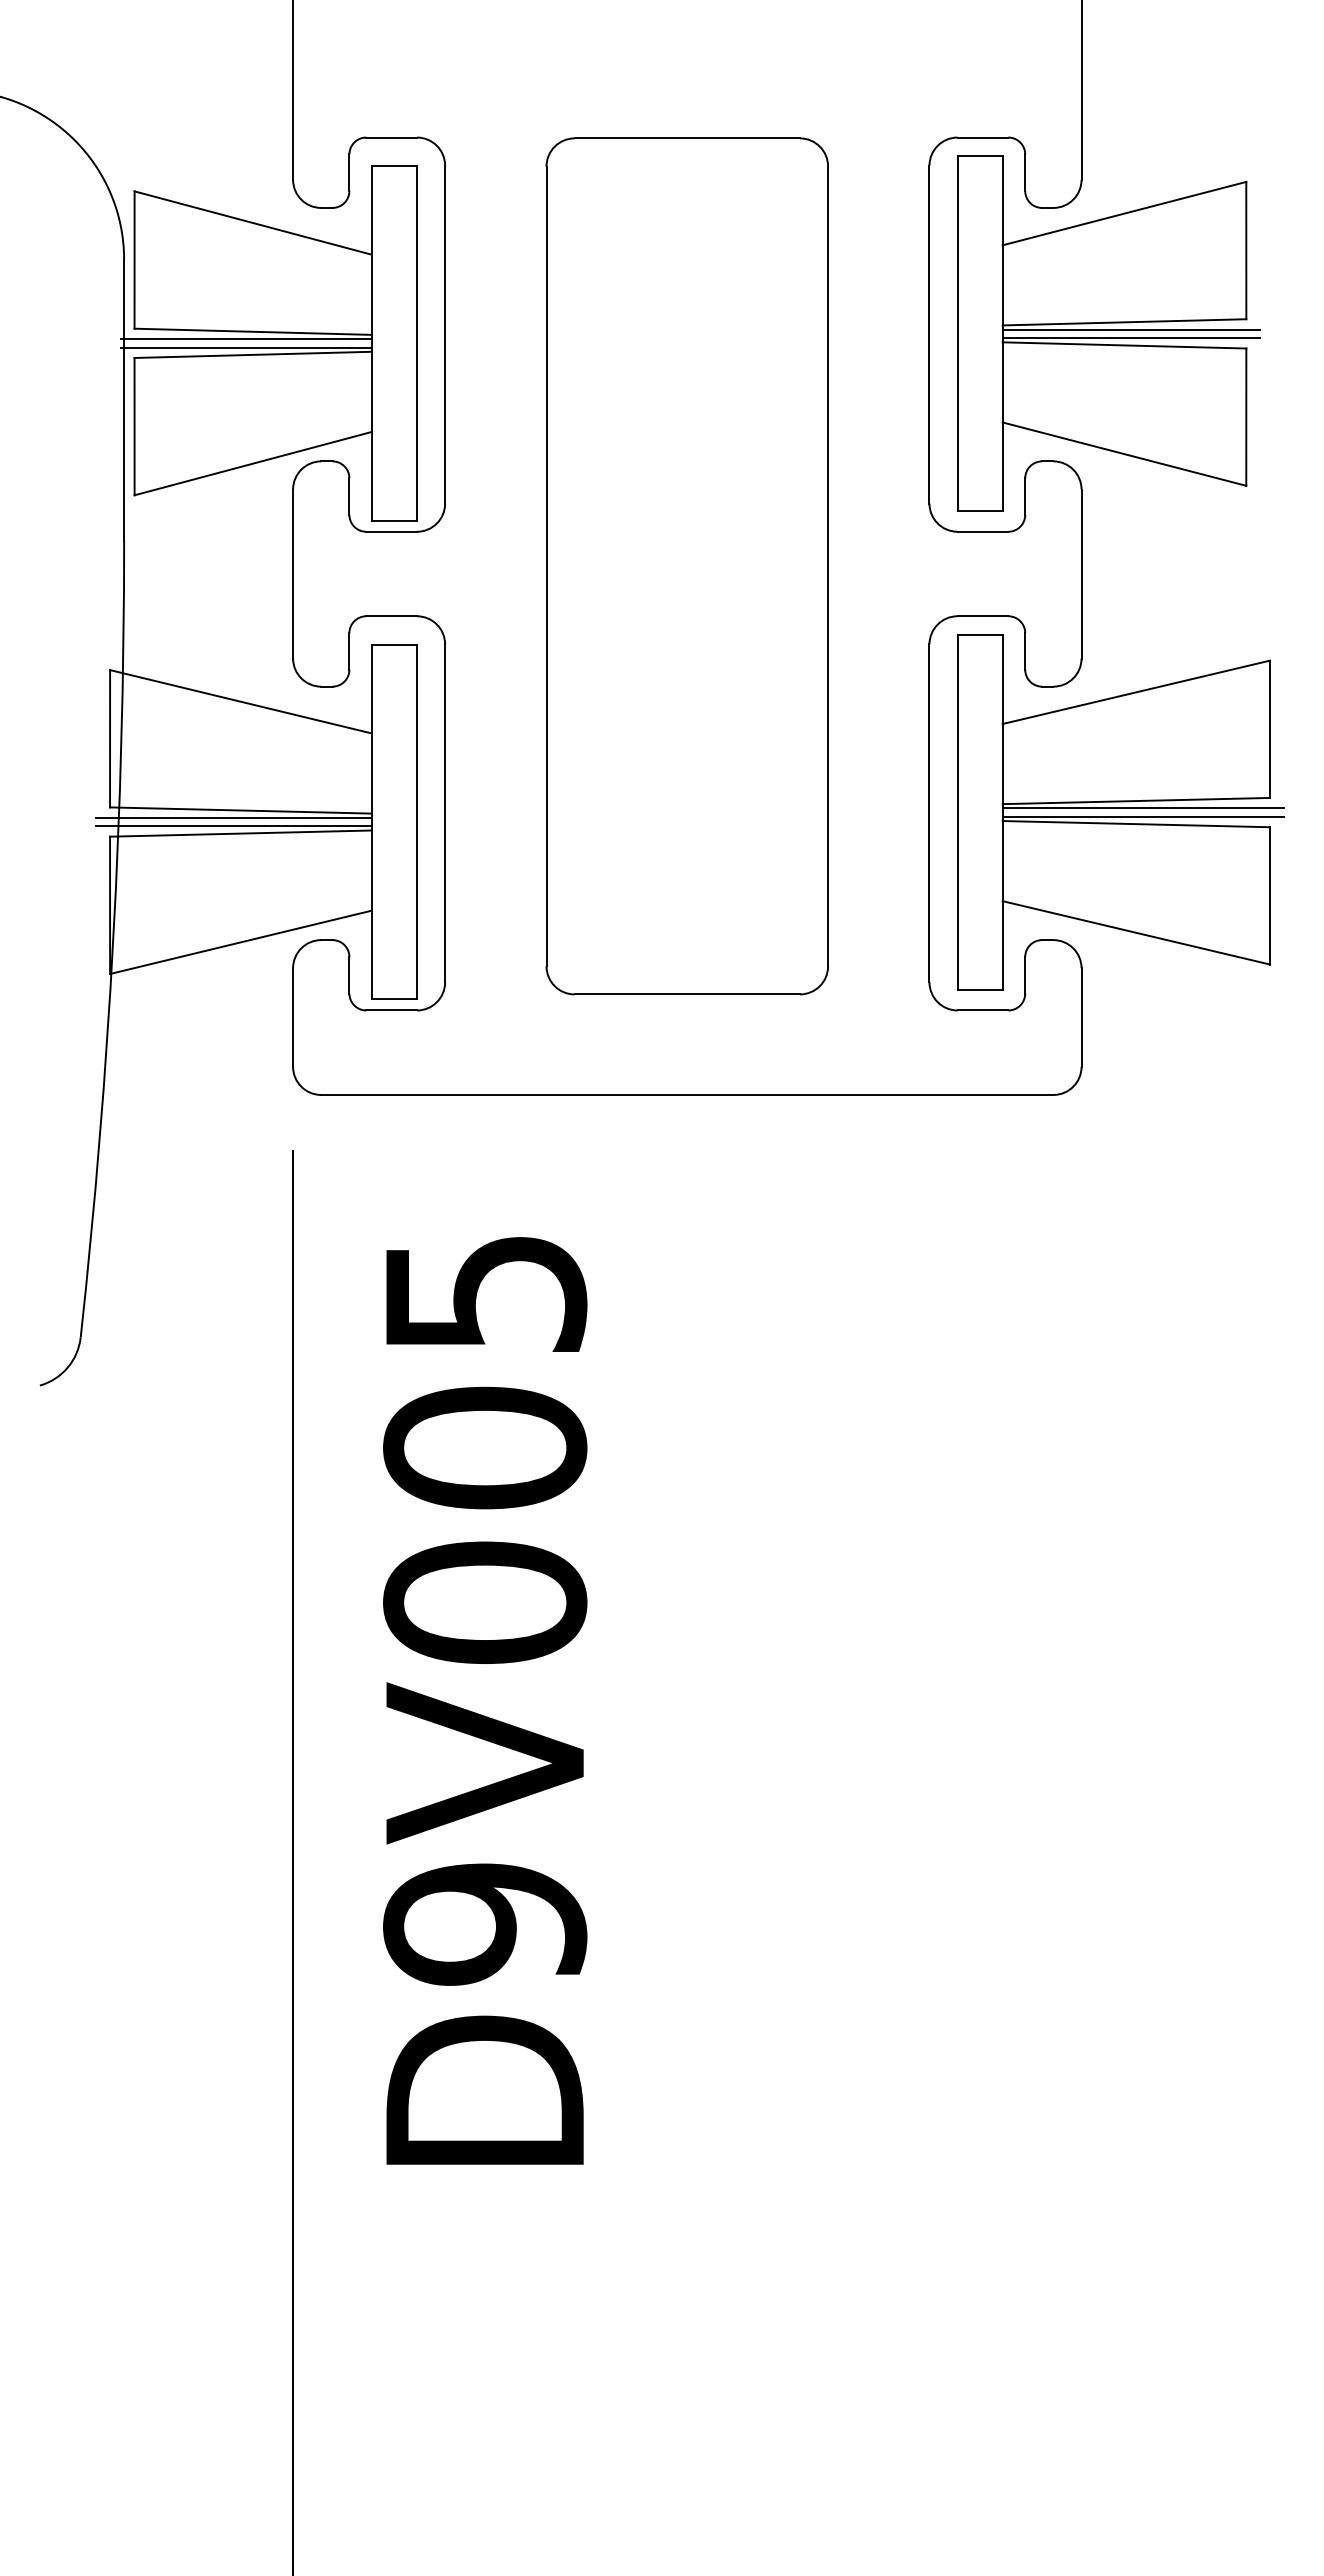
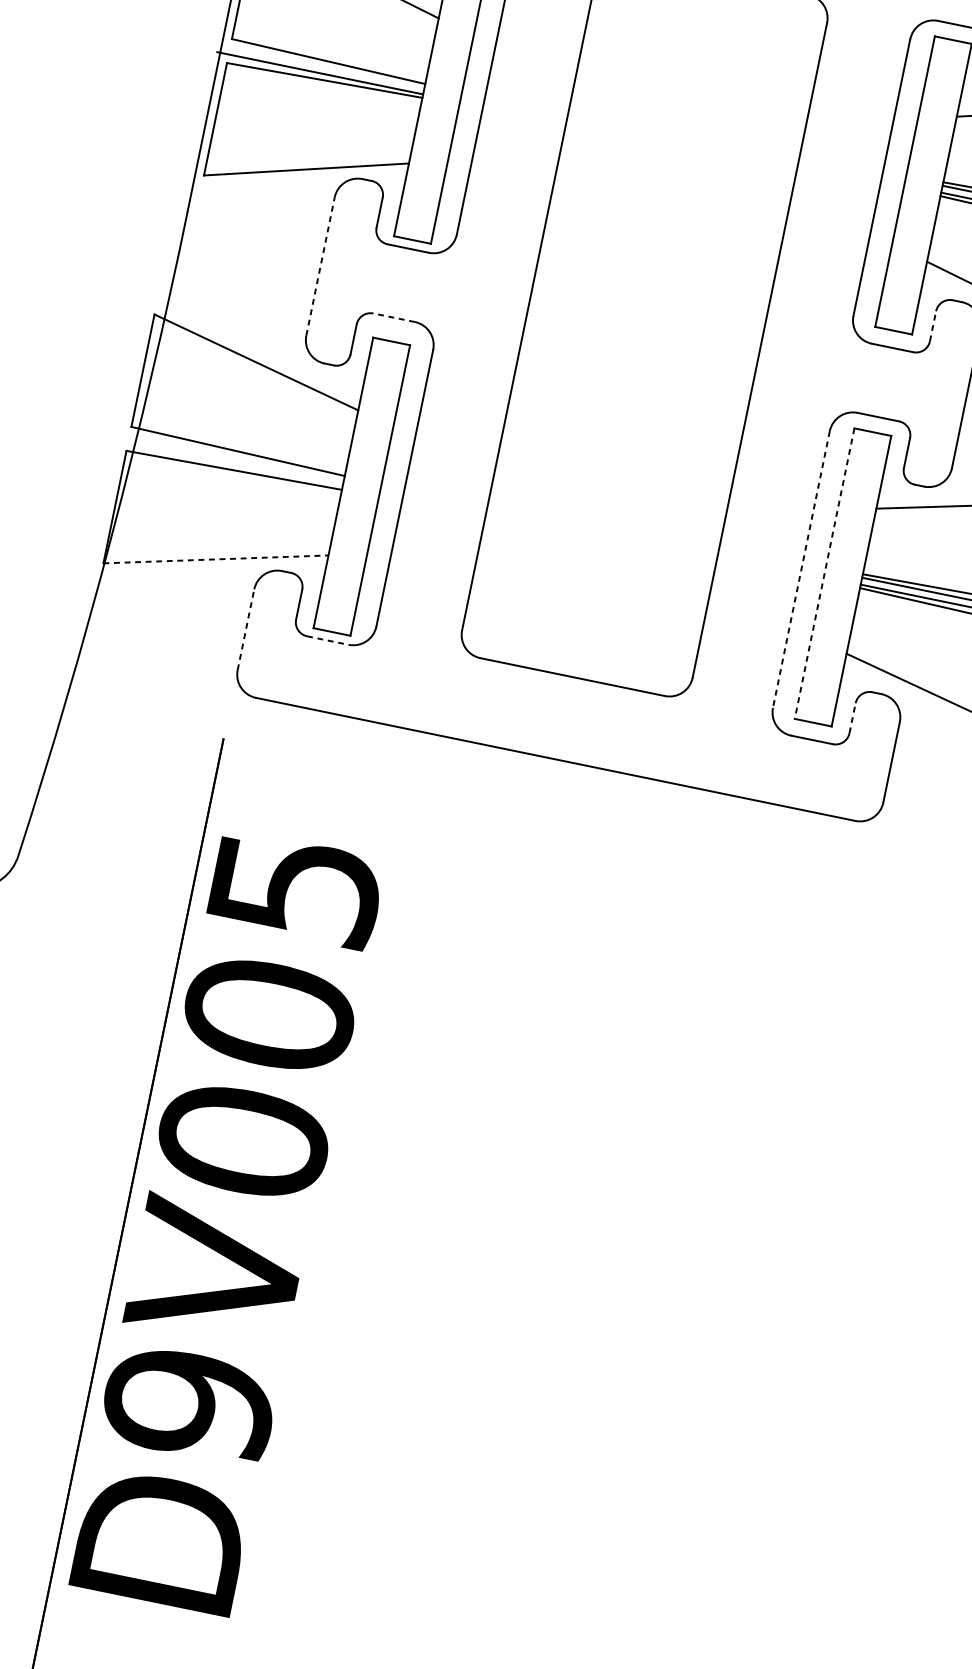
line: (245, 339) -> (320, 66), removed
line: (1025, 496) -> (933, 326), solid -> dashed
line: (293, 573) -> (320, 266), solid -> dashed
line: (391, 616) -> (393, 317), solid -> dashed
line: (929, 813) -> (801, 569), solid -> dashed
line: (957, 813) -> (824, 574), solid -> dashed
line: (233, 817) -> (230, 455), removed
line: (233, 826) -> (229, 463), removed
line: (241, 942) -> (216, 559), solid -> dashed
line: (1025, 974) -> (852, 717), solid -> dashed
line: (392, 1010) -> (328, 640), solid -> dashed
line: (293, 1017) -> (246, 629), solid -> dashed
text: (485, 1700) -> (227, 1221), moved

